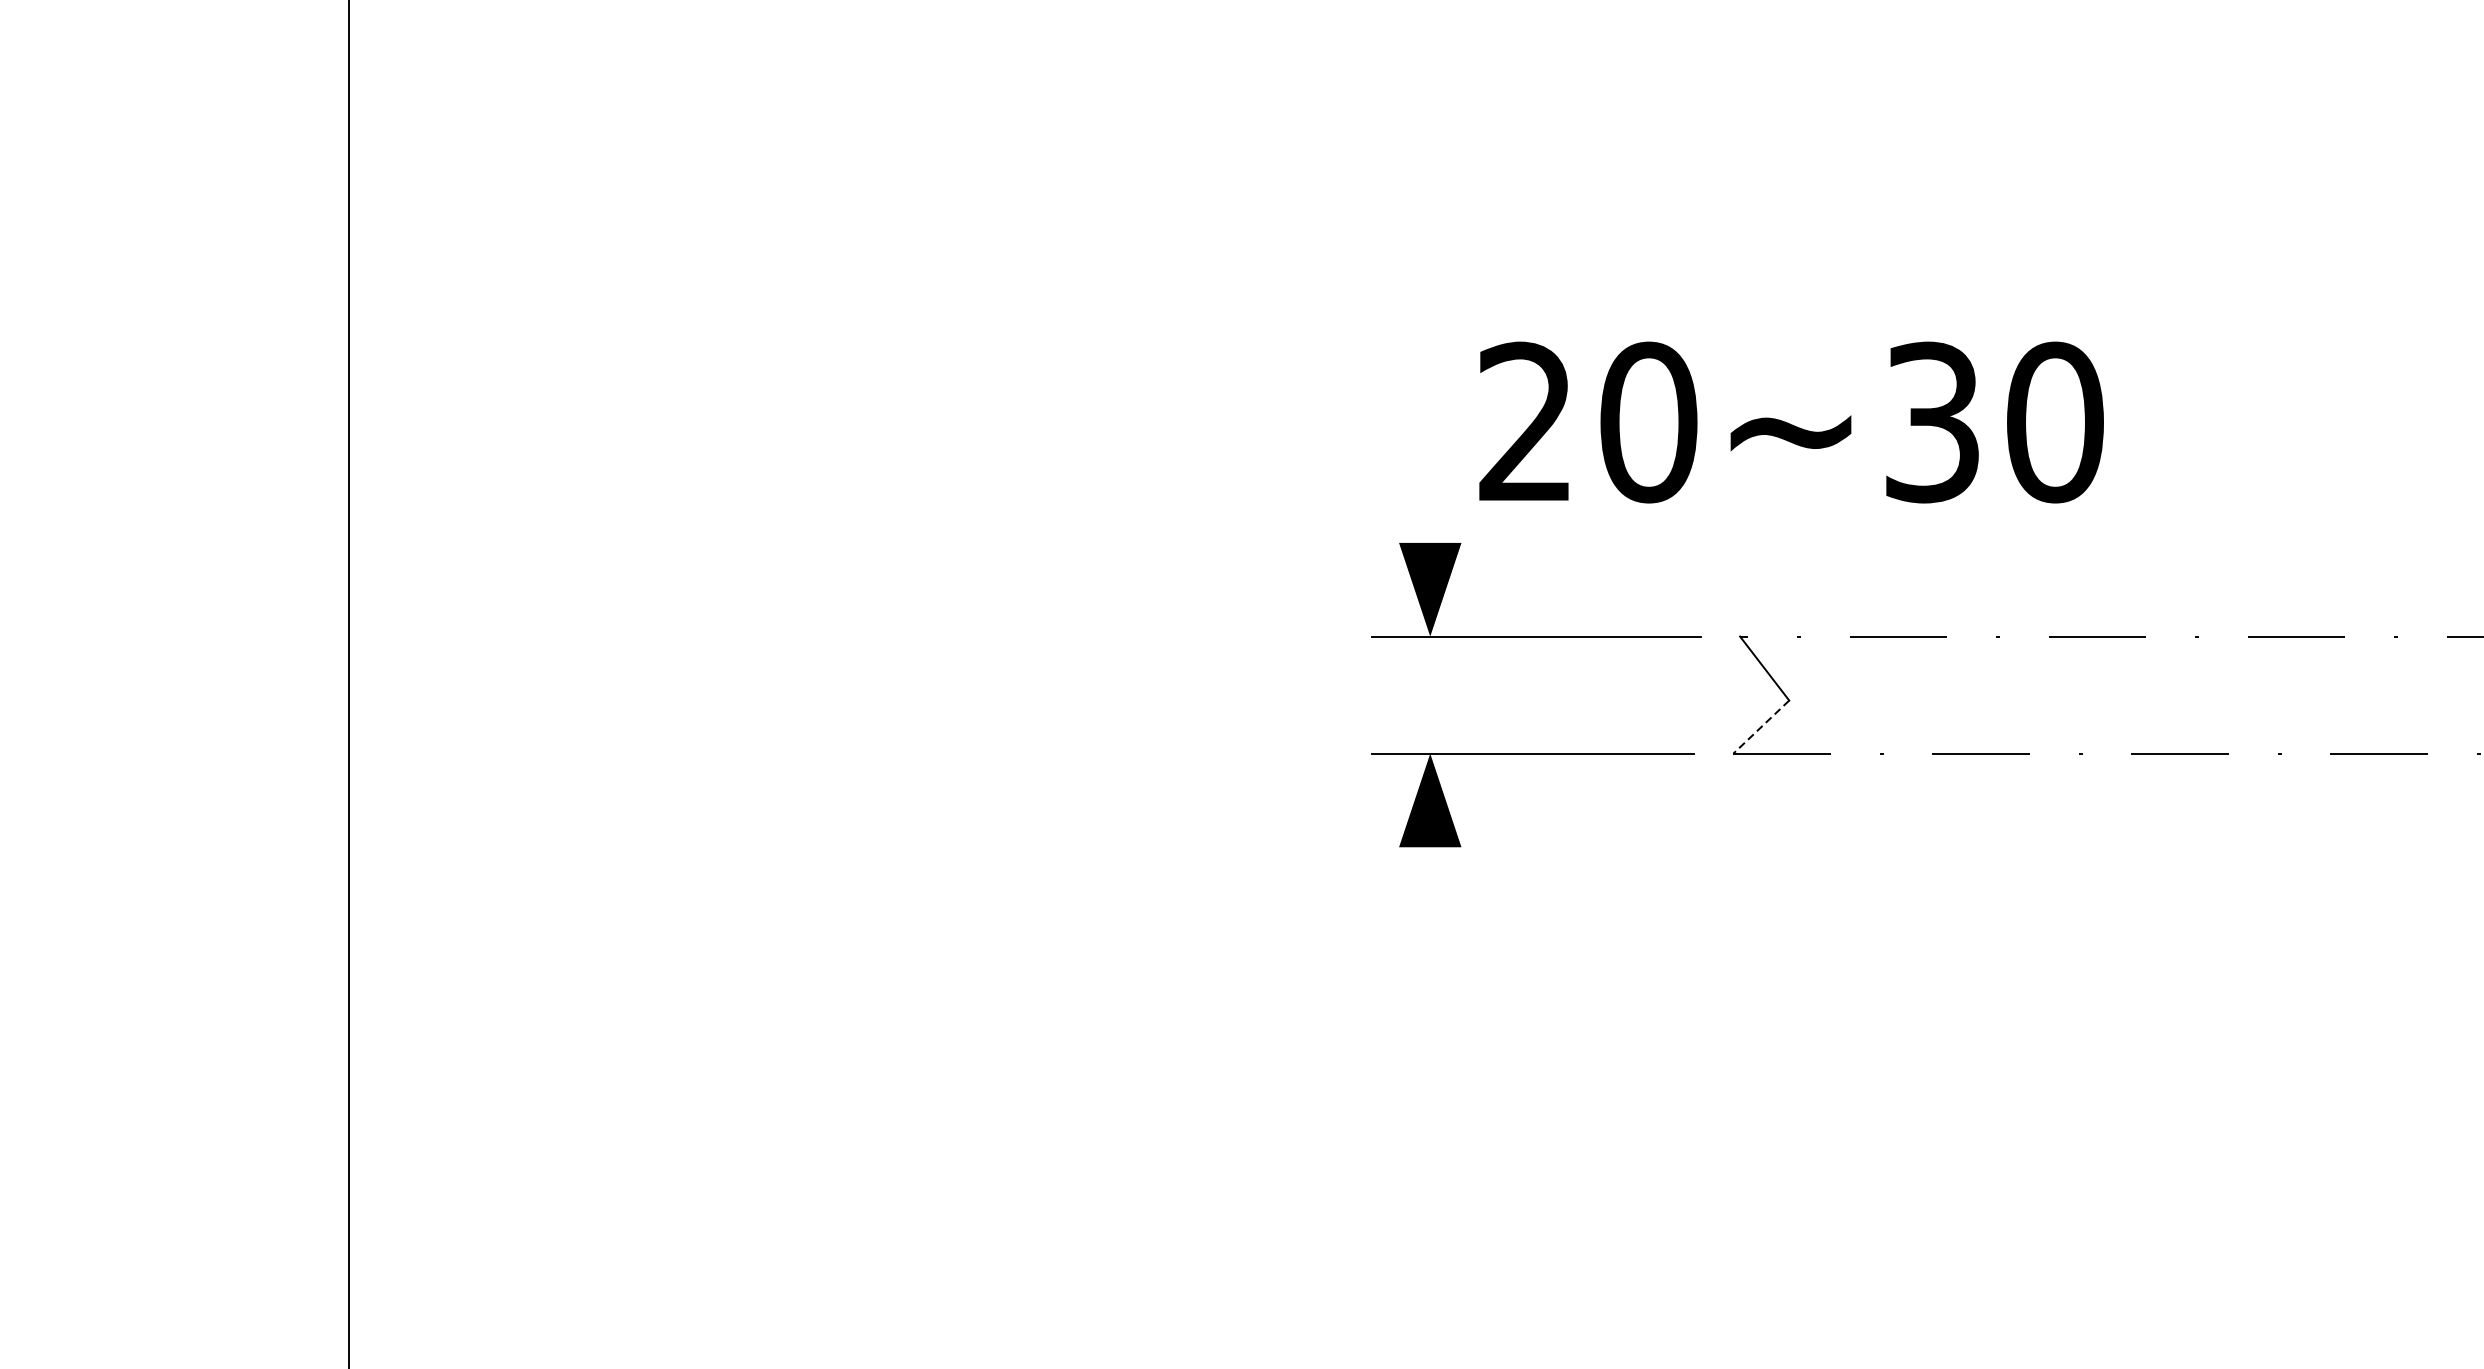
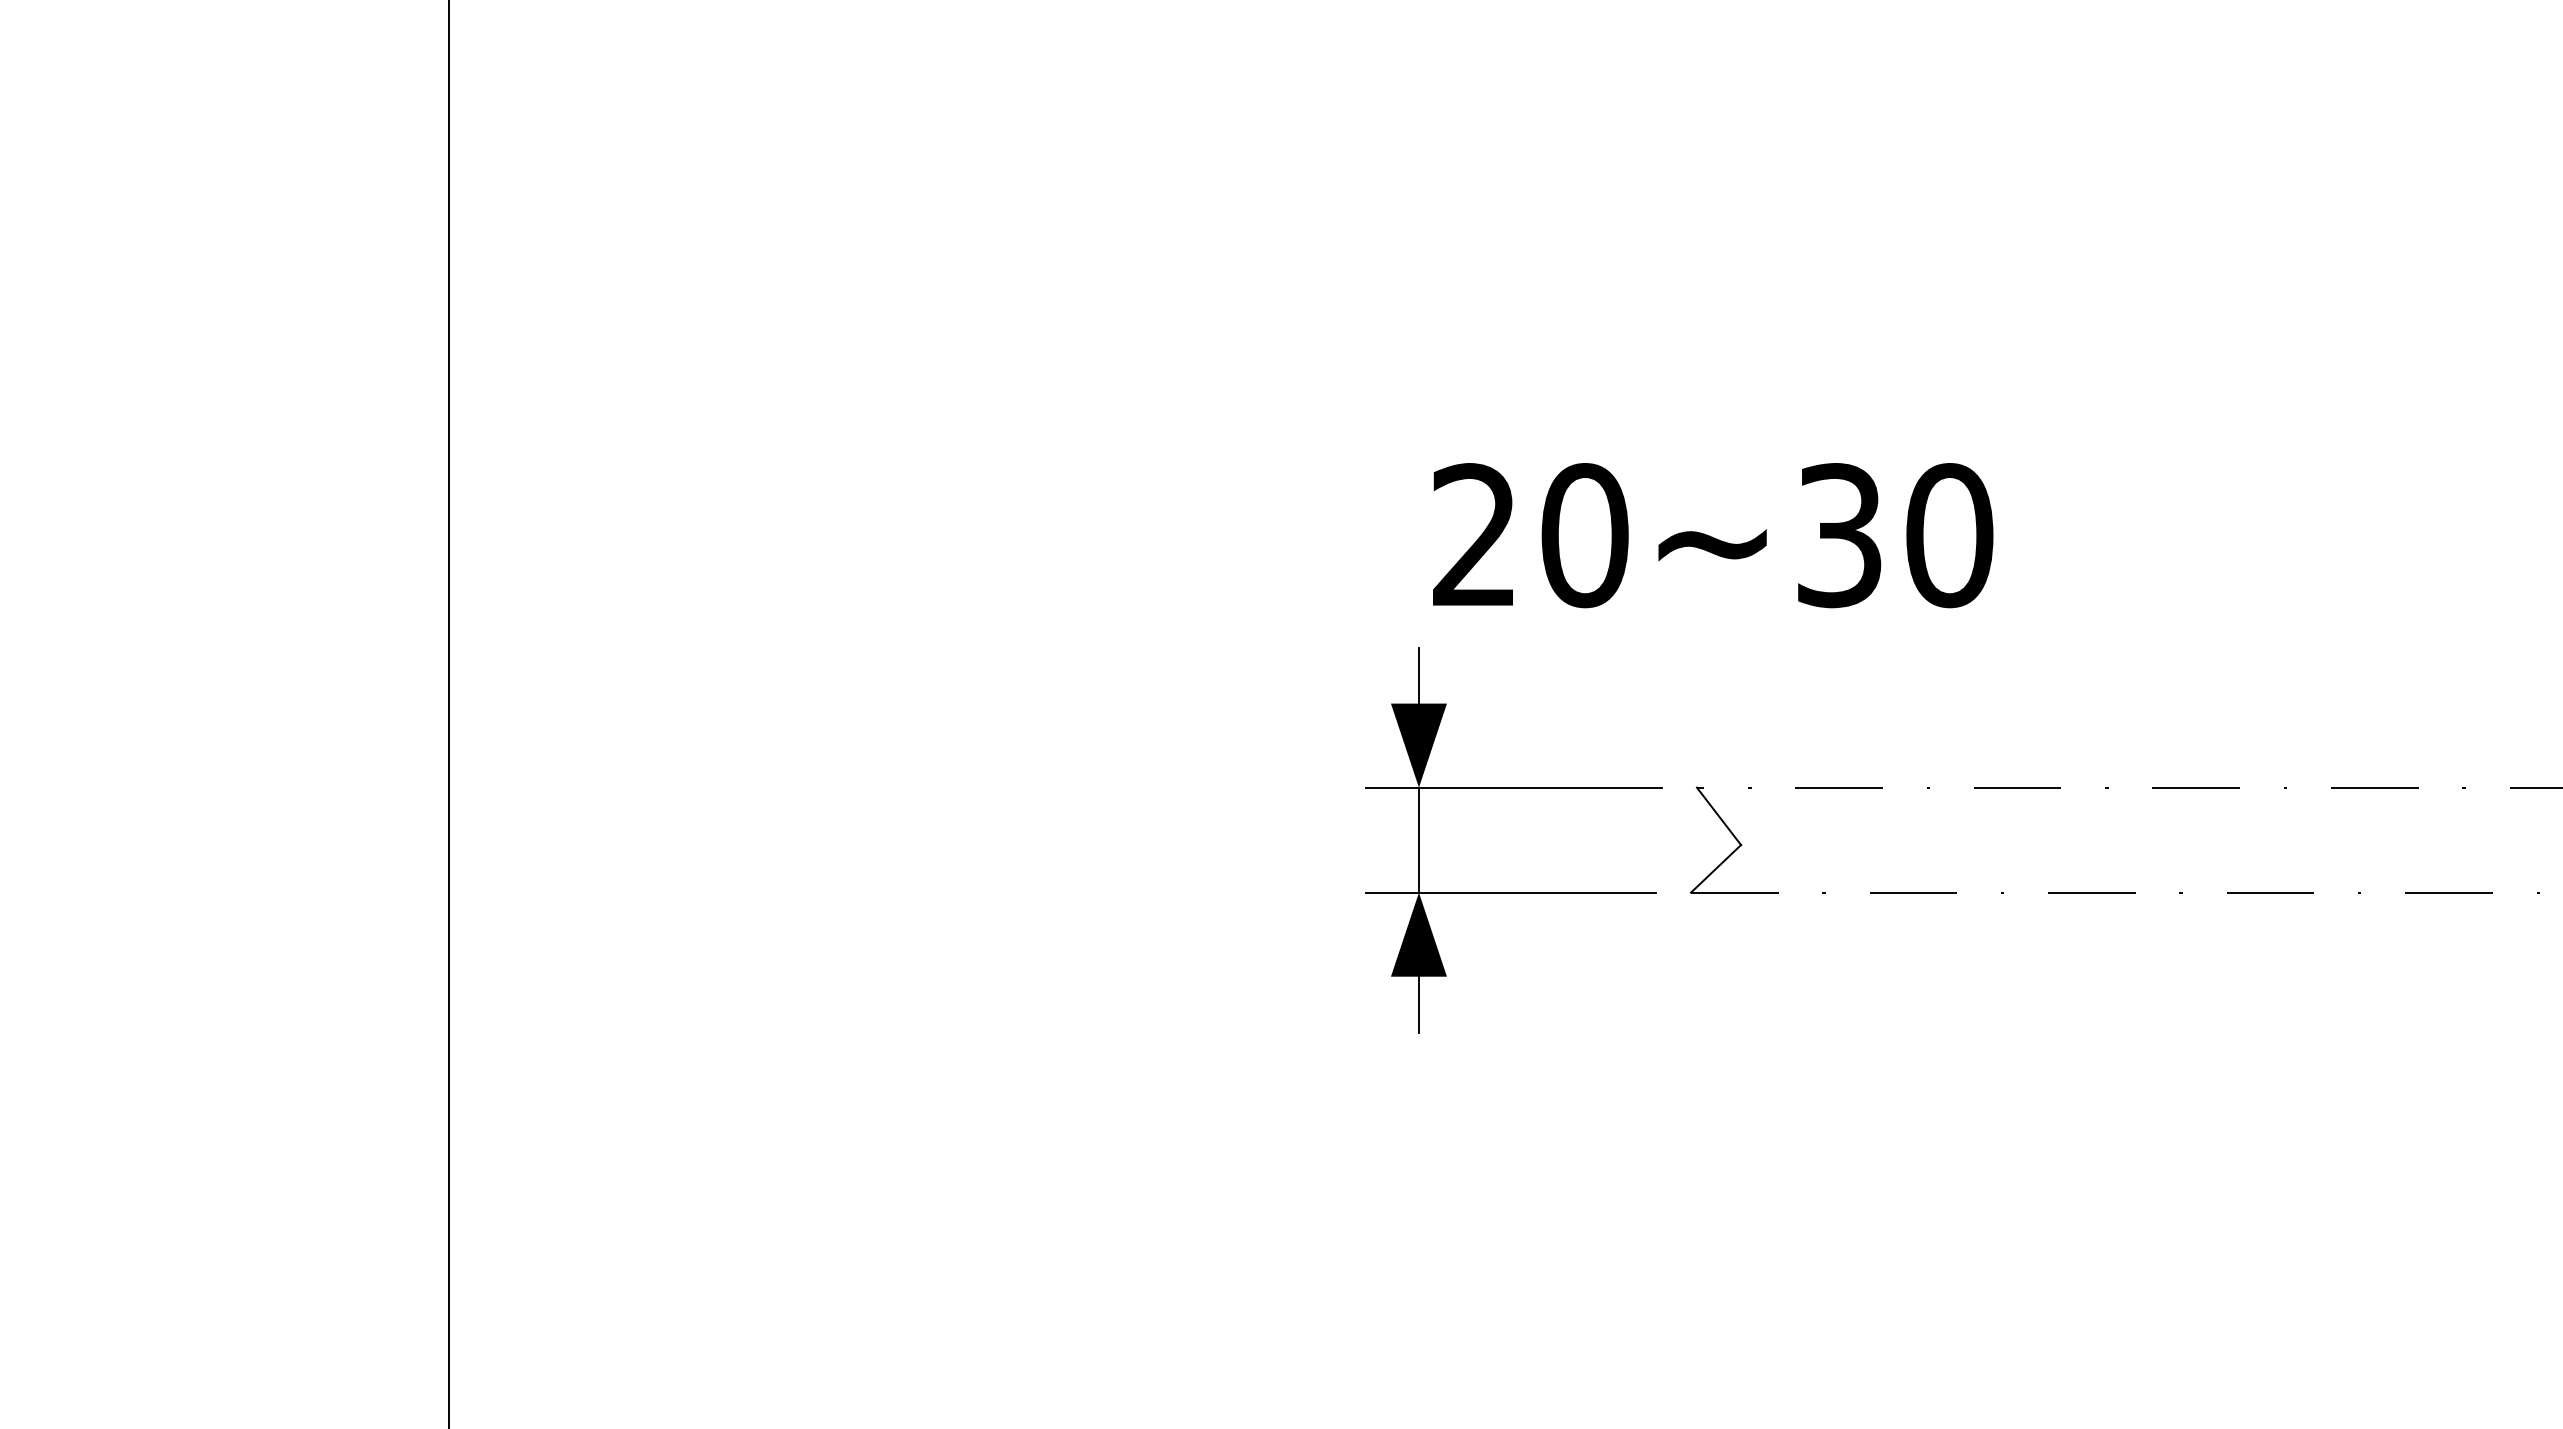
text: (1791, 422) -> (1713, 535), moved
line: (1429, 511) -> (1418, 675), added
line: (1429, 694) -> (1418, 839), added
line: (1761, 726) -> (1716, 868), dashed -> solid
line: (1429, 878) -> (1418, 1004), added

